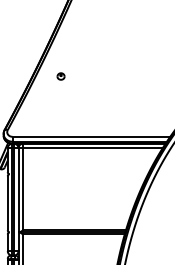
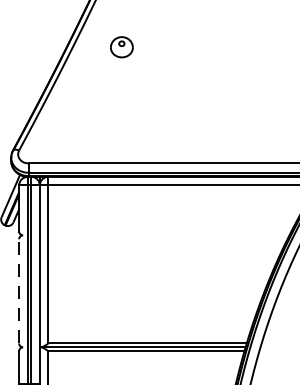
part: (60, 76) -> (120, 47), size x1.6
line: (7, 202) -> (18, 289), solid -> dashed

